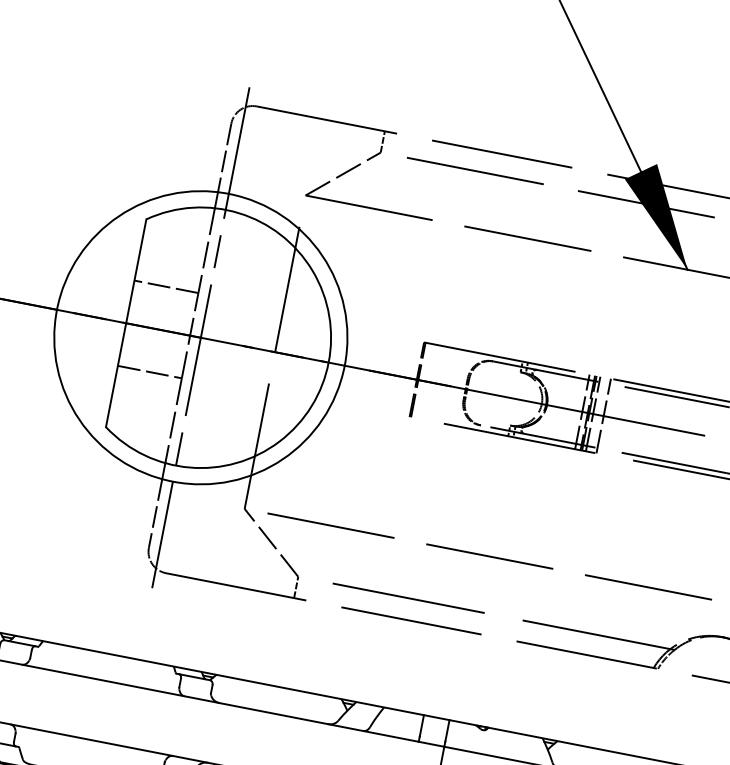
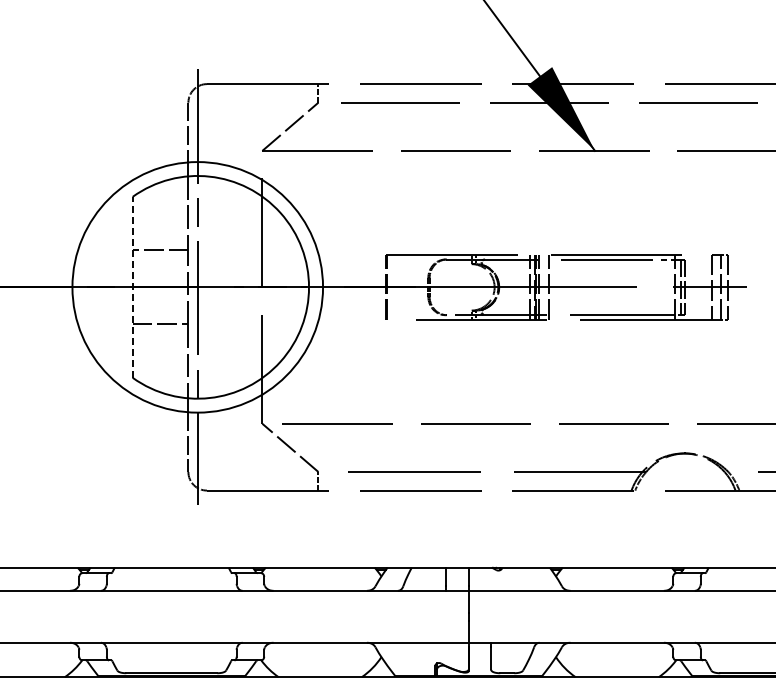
line: (126, 322) -> (132, 286), solid -> dashed

